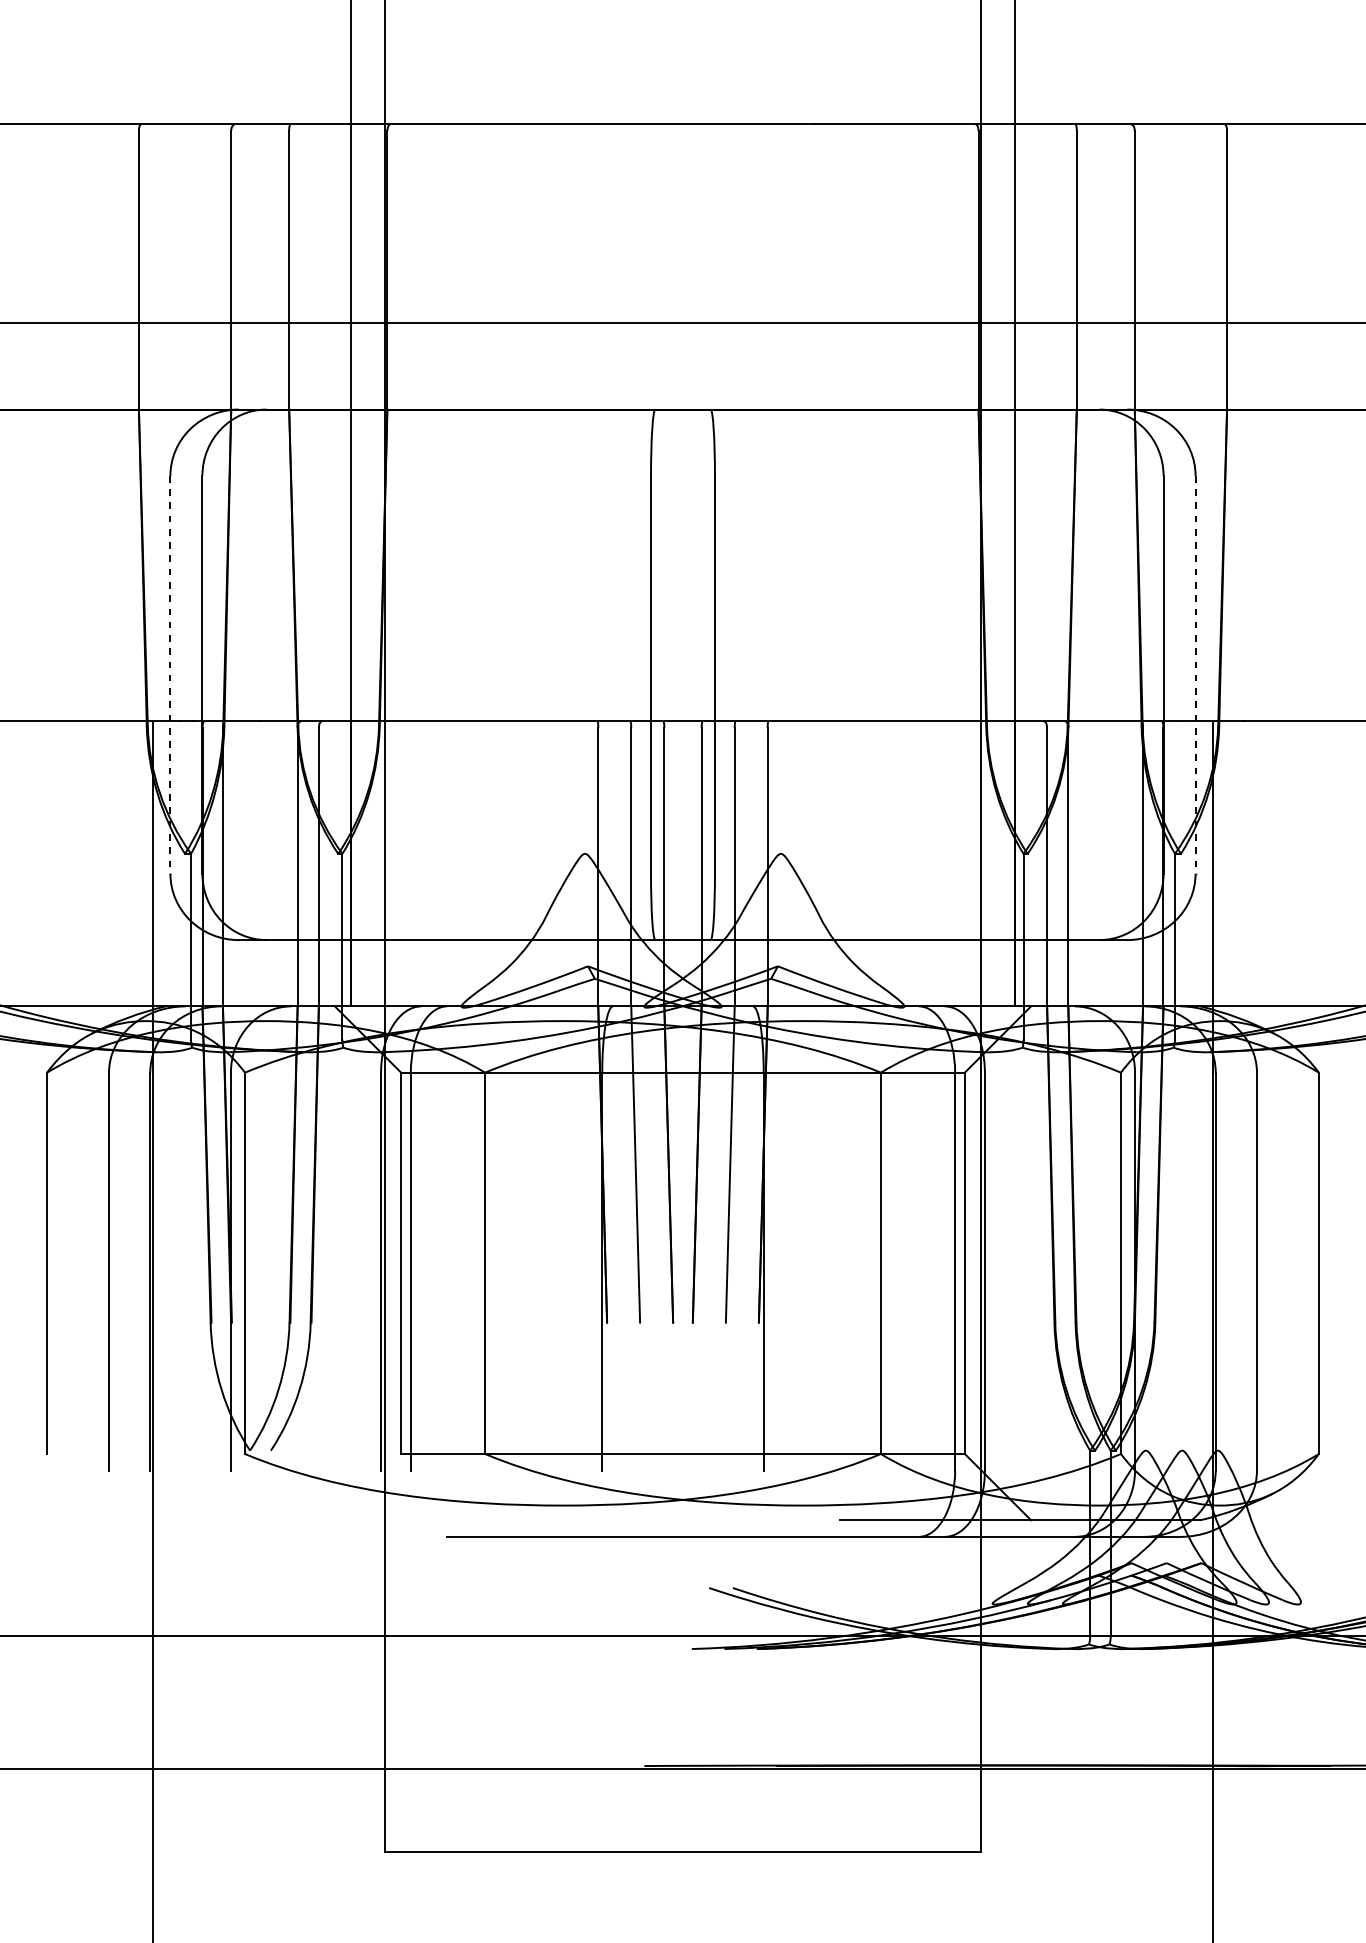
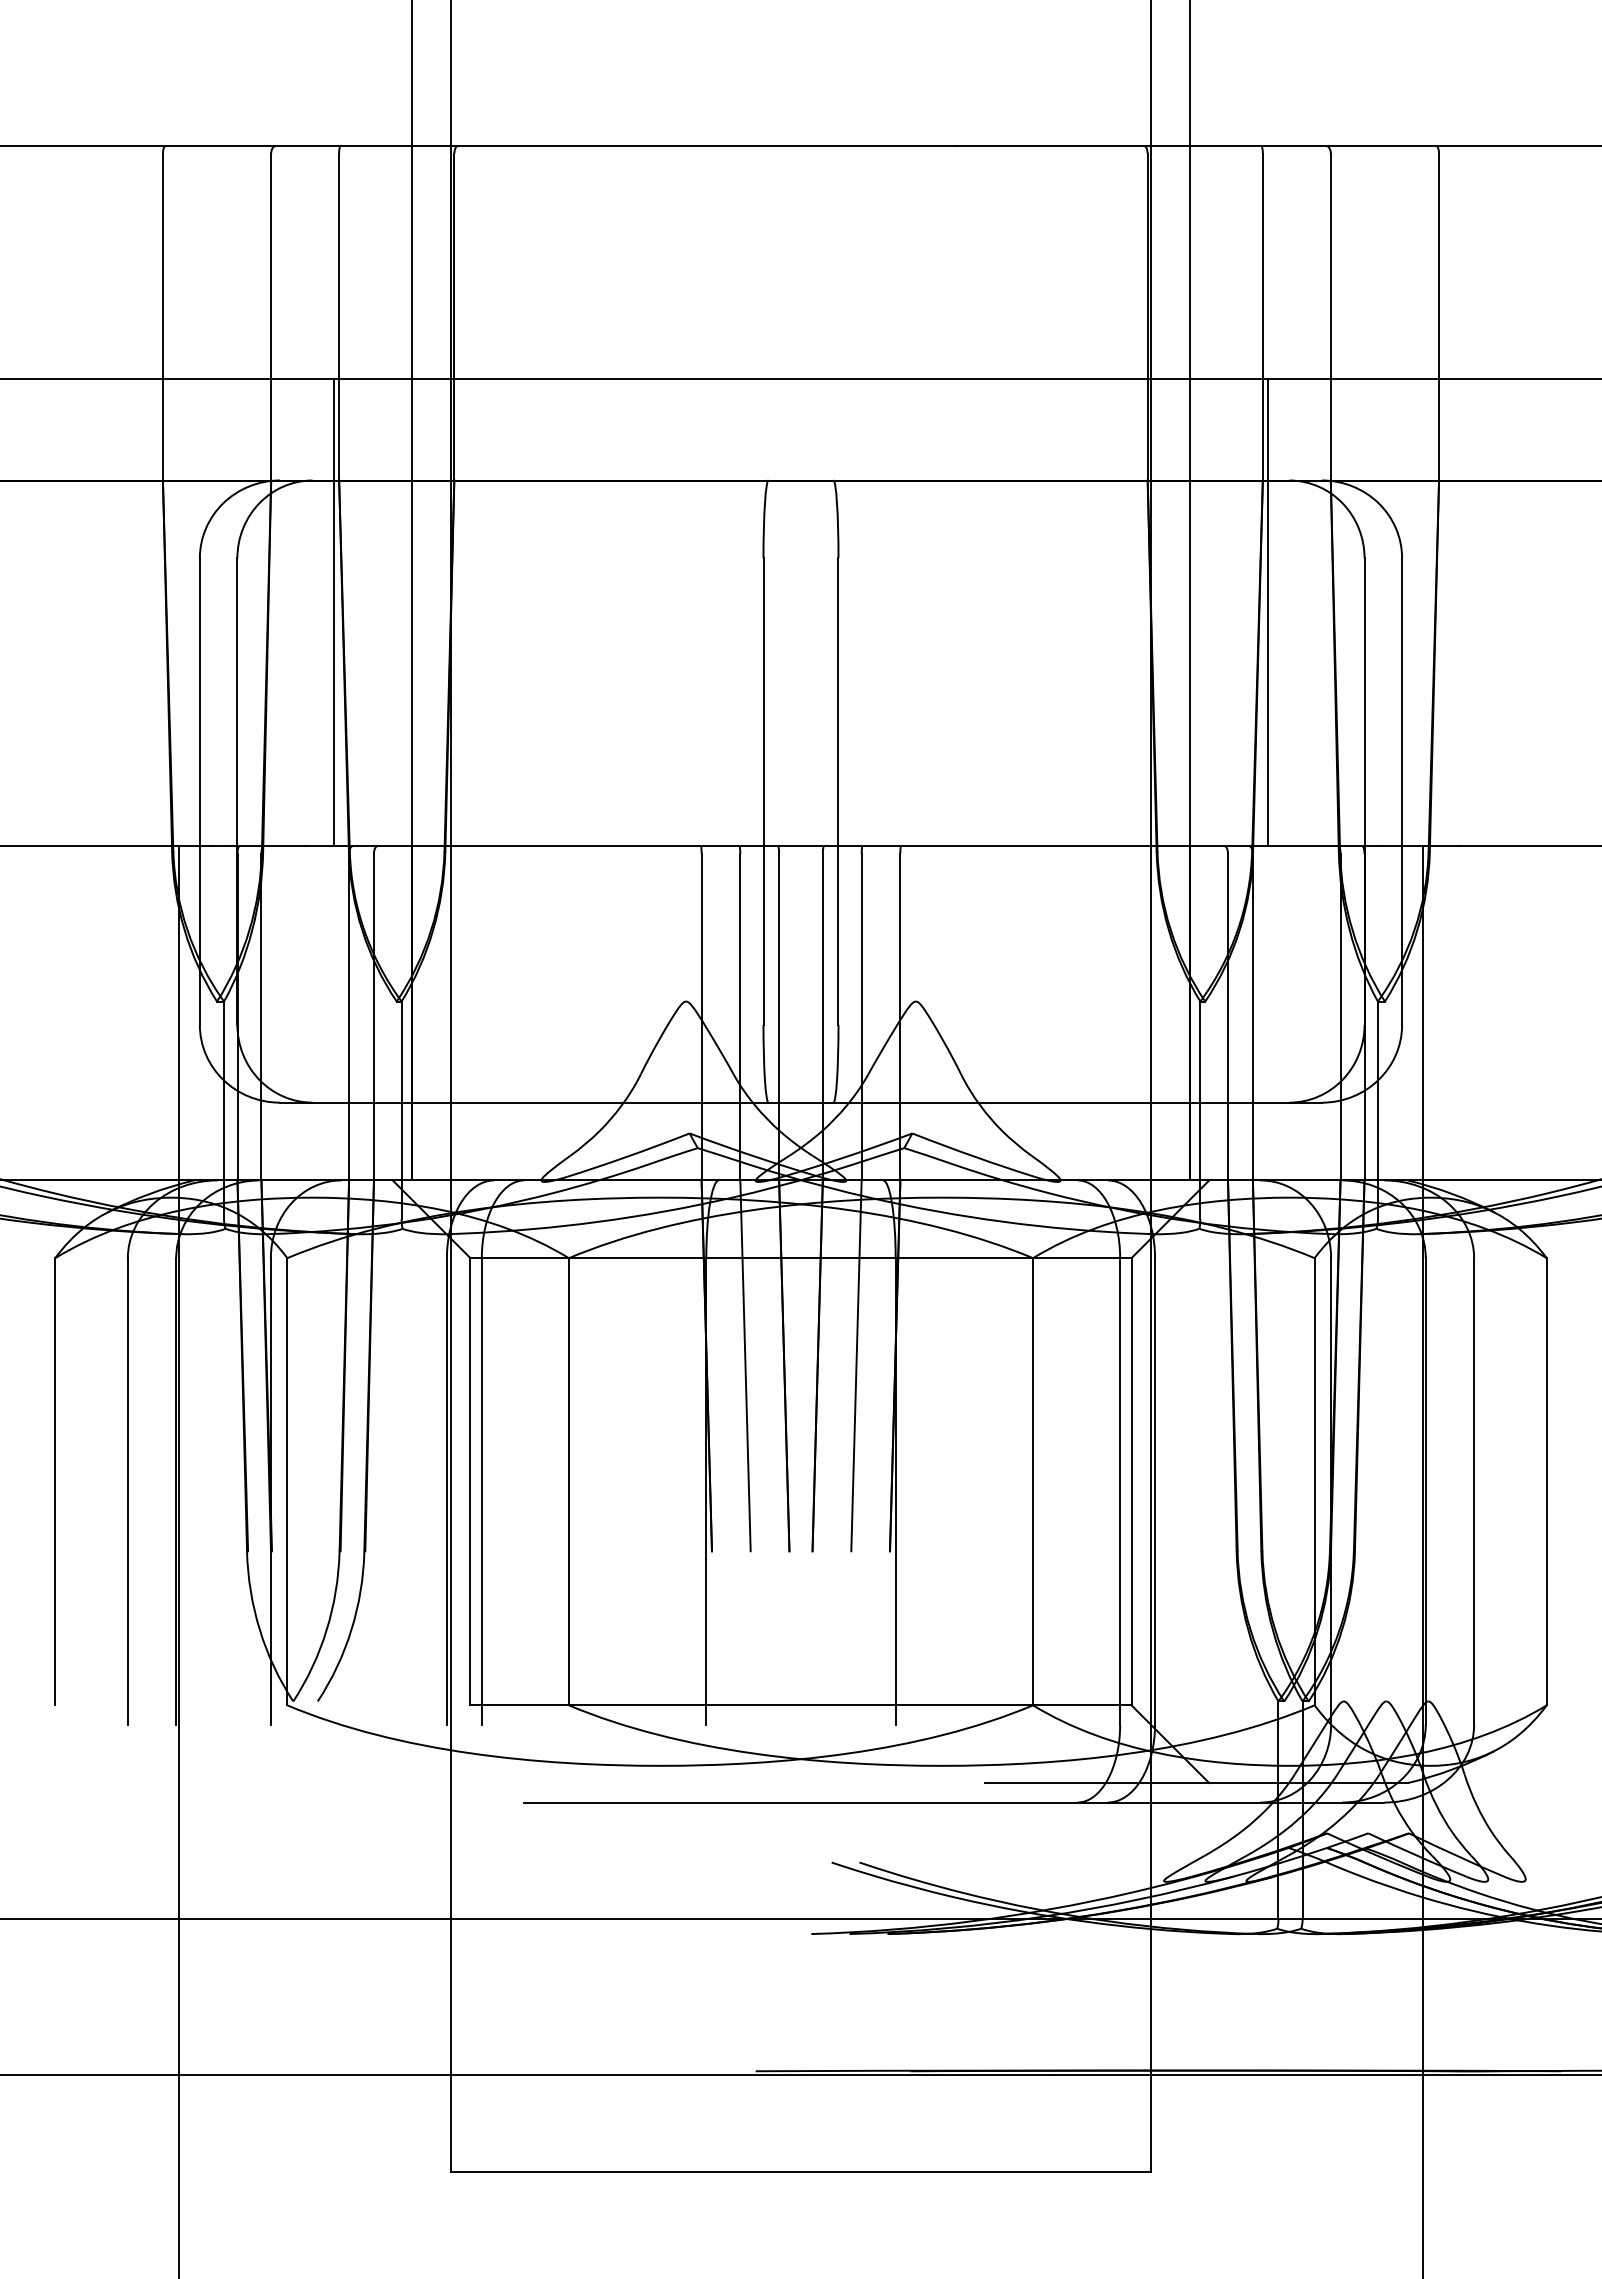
line: (285, 522) -> (334, 612), added
line: (1080, 522) -> (1267, 612), added
line: (170, 675) -> (199, 792), dashed -> solid
line: (1195, 675) -> (1402, 792), dashed -> solid

